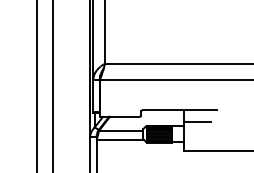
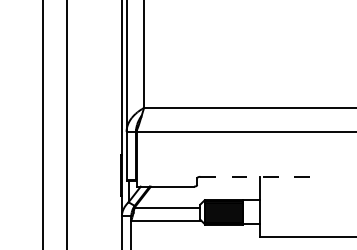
line: (180, 110) -> (255, 177), solid -> dashed
line: (197, 121) -> (280, 193), removed

